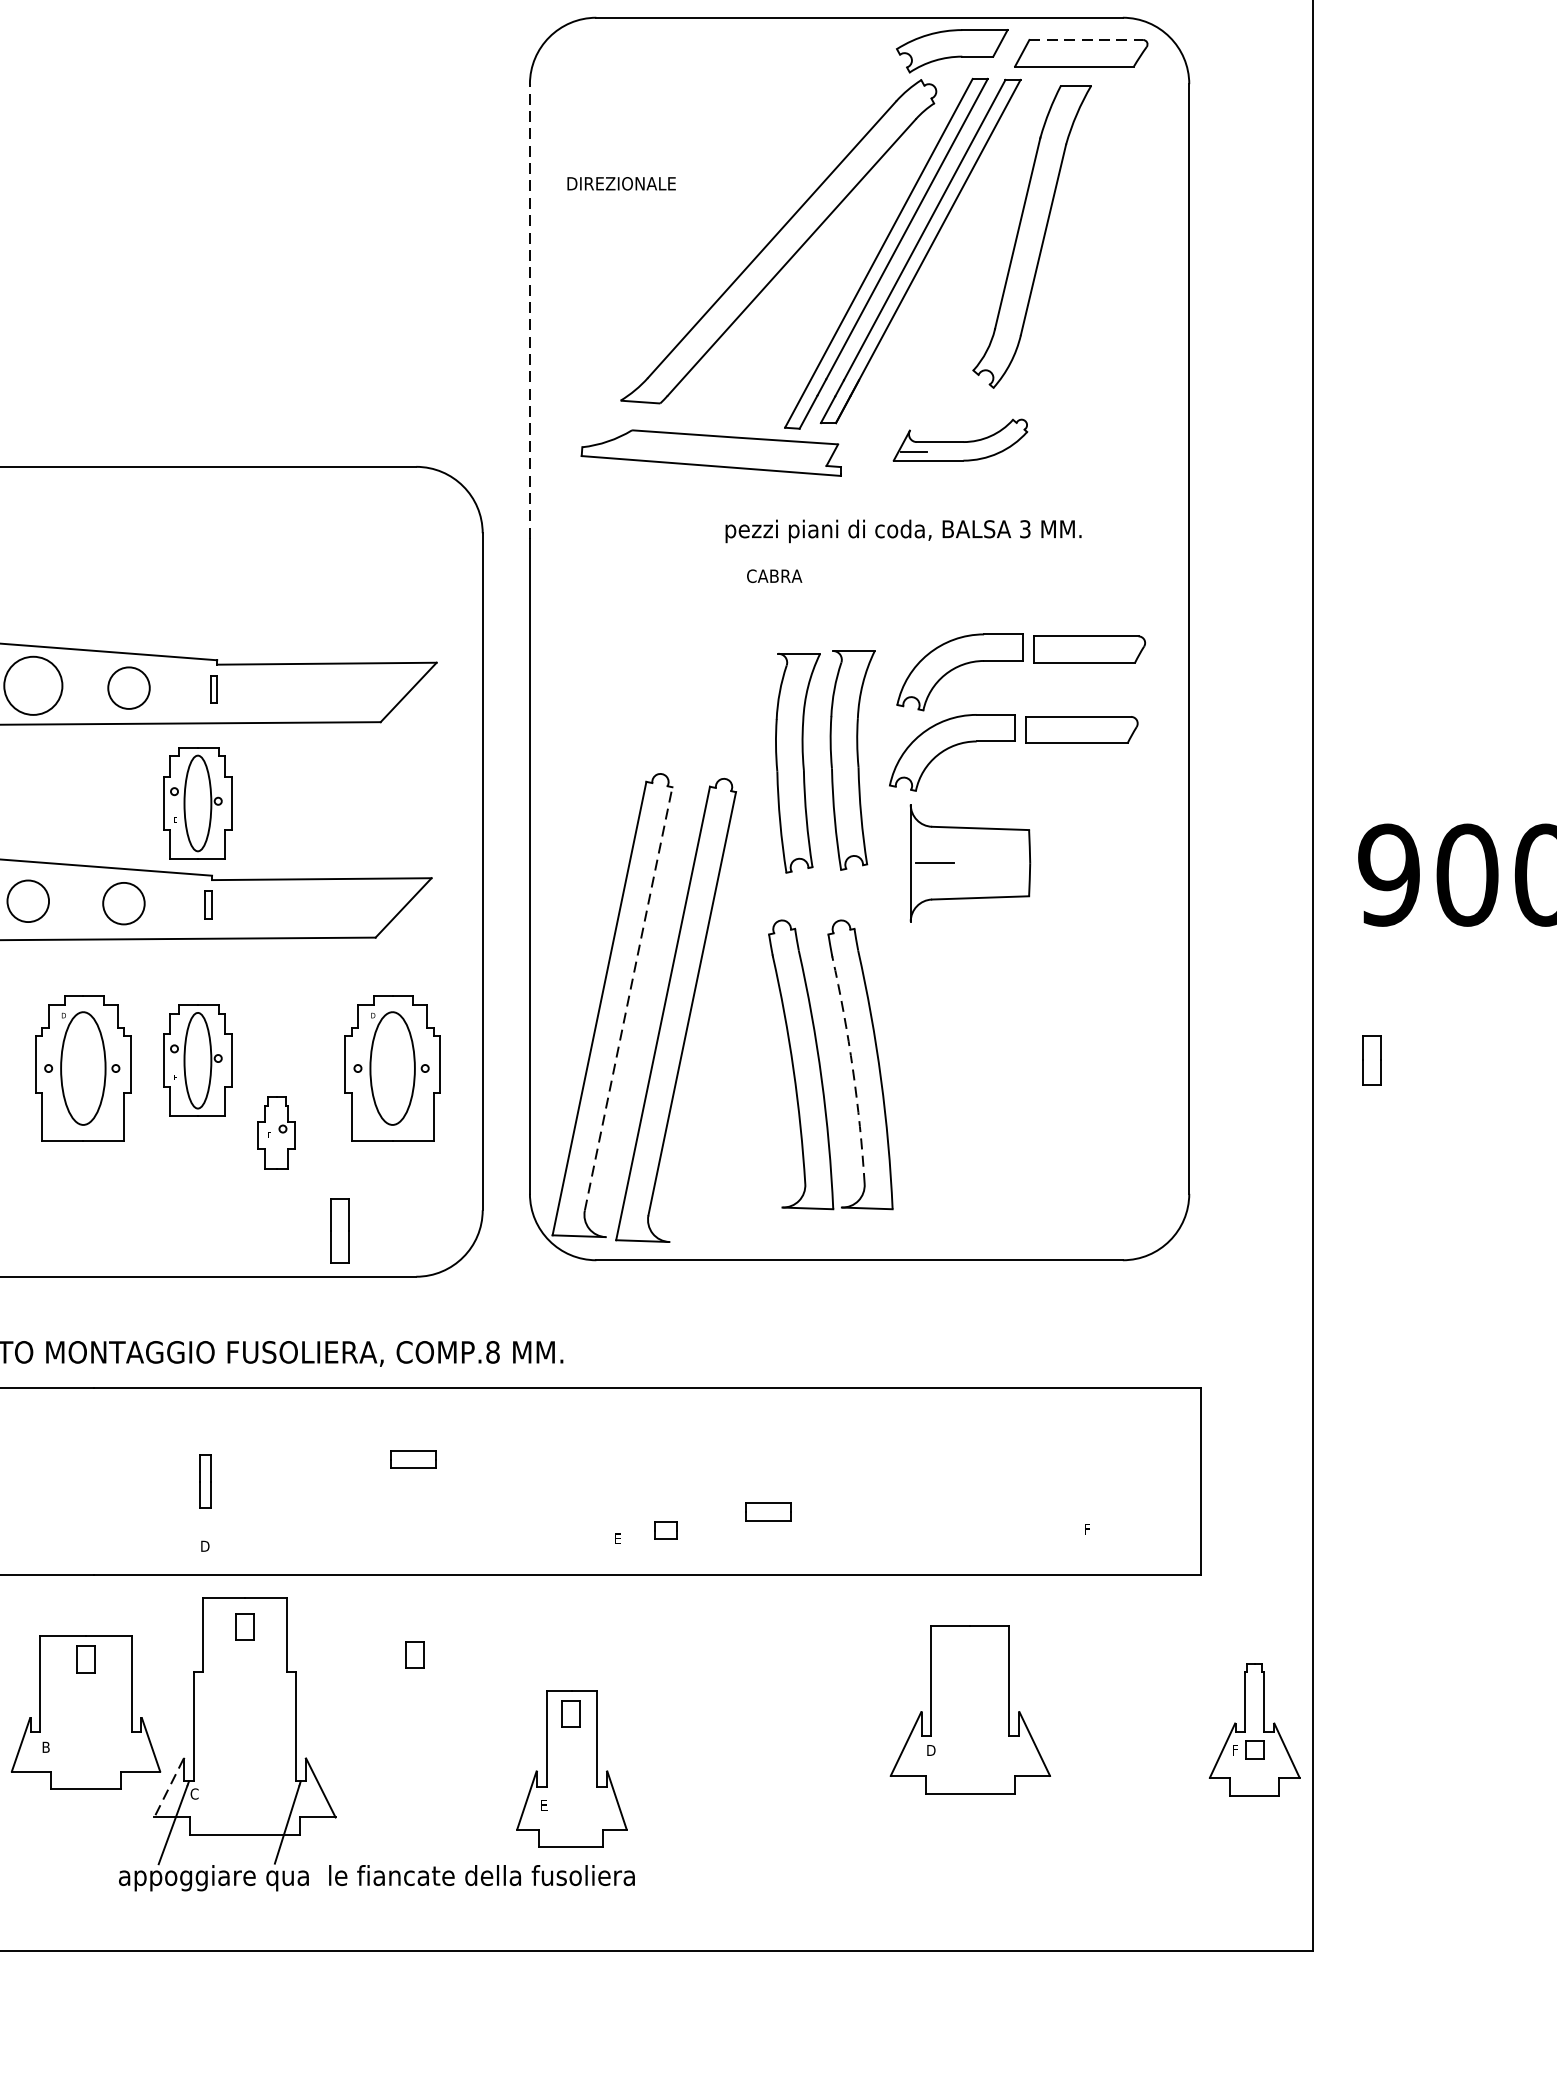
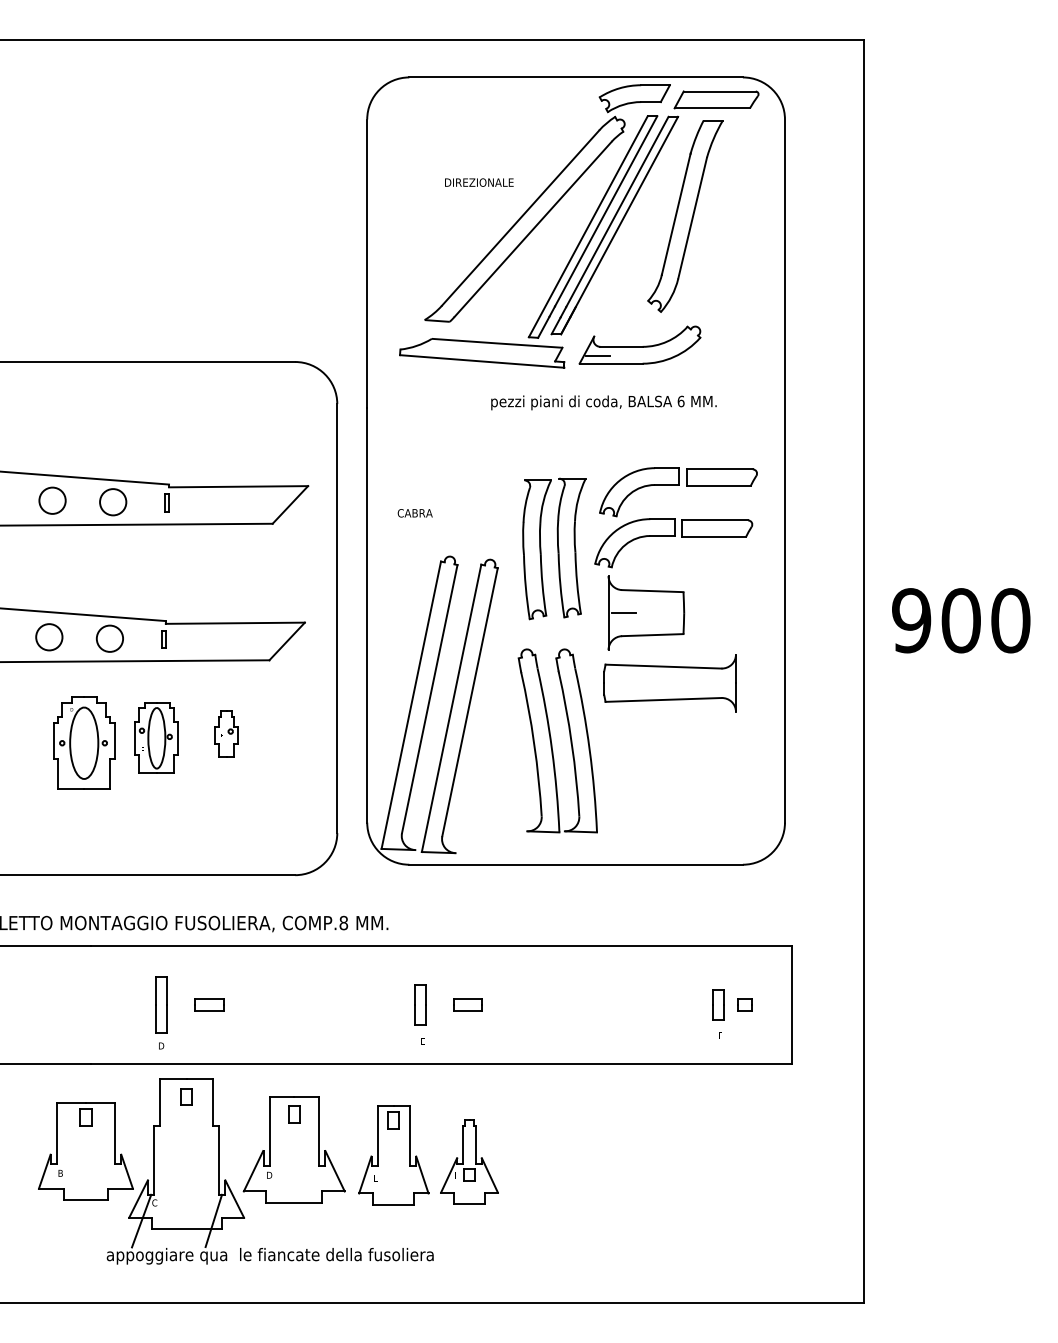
line: (1087, 39) -> (720, 91), dashed -> solid
text: (621, 183) -> (479, 182), moved
line: (530, 311) -> (367, 263), dashed -> solid
part: (959, 439) -> (639, 344), size x1.43
text: (1024, 529) -> (680, 401), 3 -> 6
text: (773, 576) -> (414, 513), moved
circle: (33, 685) -> (52, 500), size x0.71
part: (197, 802) -> (156, 574), removed
part: (1006, 974) -> (669, 683), added
line: (628, 999) -> (429, 699), dashed -> solid
part: (1371, 1059) -> (718, 1004), moved
part: (393, 1067) -> (280, 742), removed
arc: (852, 1068) -> (571, 743), dashed -> solid
part: (276, 1132) -> (226, 733), moved
part: (339, 1229) -> (420, 1004), moved
part: (413, 1458) -> (209, 1004), moved
part: (205, 1480) -> (161, 1004), size x1.67
part: (767, 1510) -> (467, 1004), moved
part: (664, 1529) -> (744, 1004), moved
part: (969, 1709) -> (293, 1149), moved
part: (1254, 1728) -> (469, 1161), moved
part: (571, 1769) -> (393, 1155), moved
line: (168, 1788) -> (138, 1199), dashed -> solid

